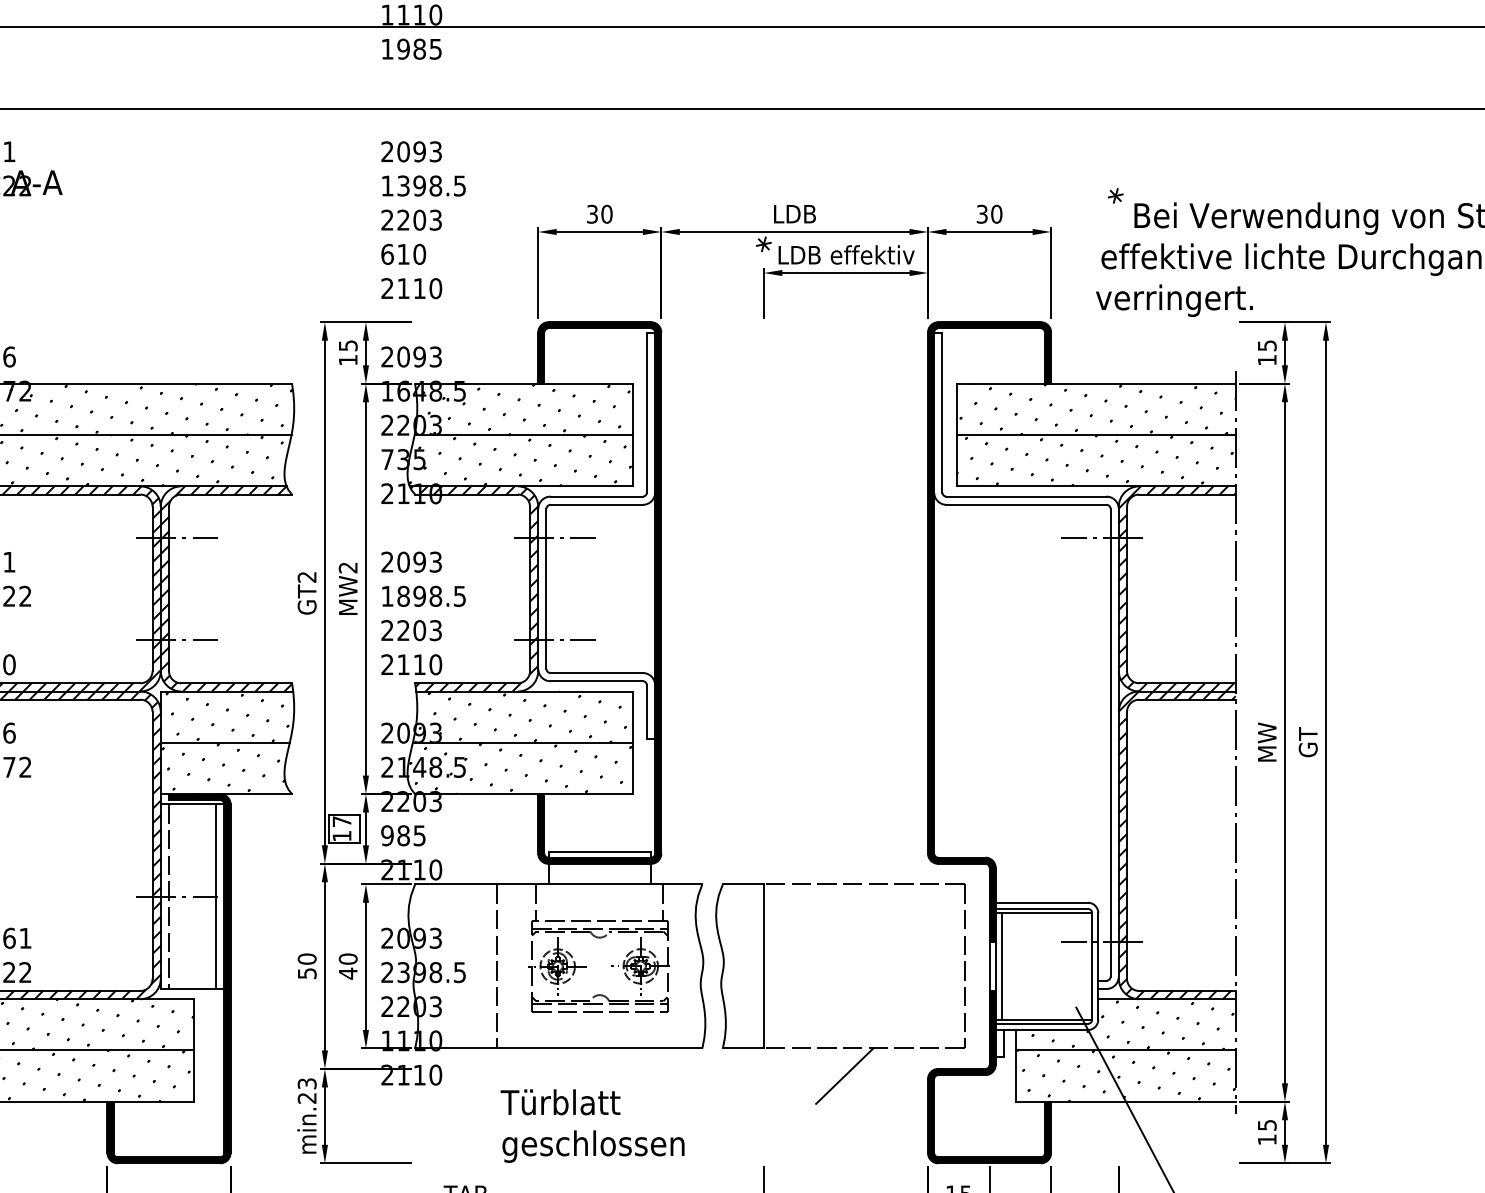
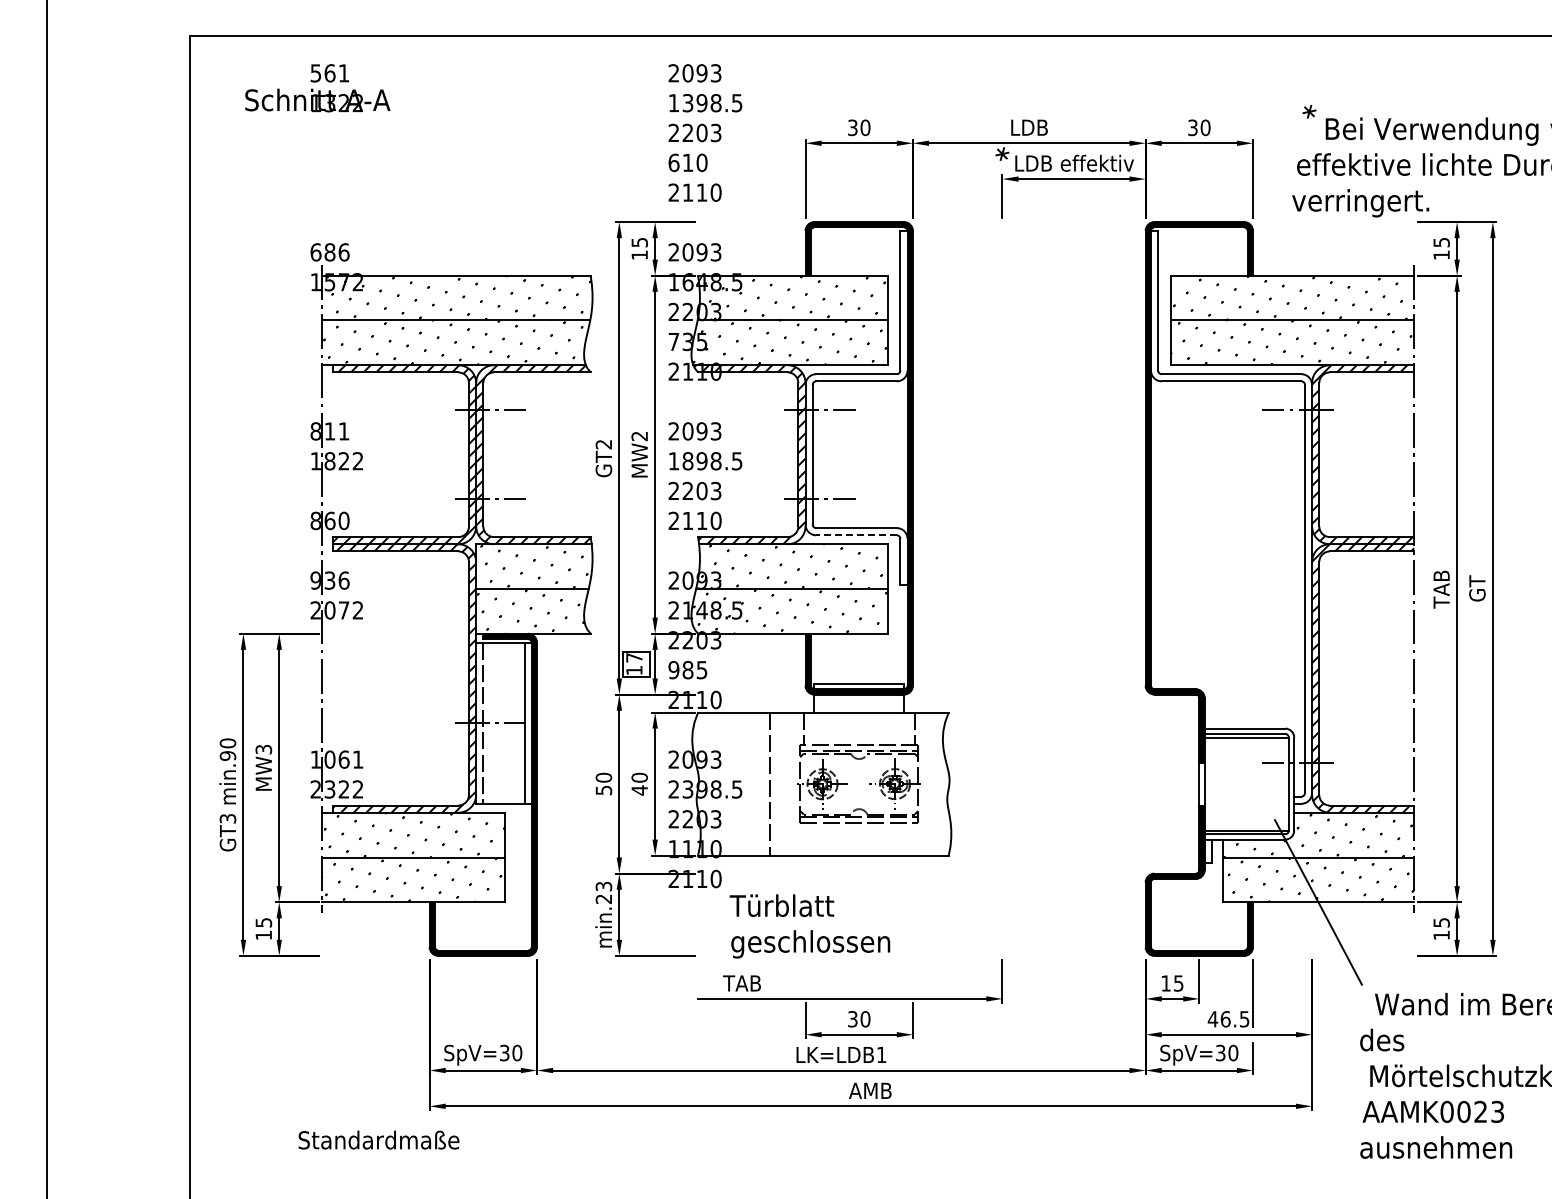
line: (596, 681) -> (856, 535), solid -> dashed
text: (1267, 743) -> (1441, 589), MW -> TAB
line: (1002, 965) -> (1210, 783), removed
part: (836, 1048) -> (1065, 855), removed
text: (592, 1126) -> (809, 926), moved

